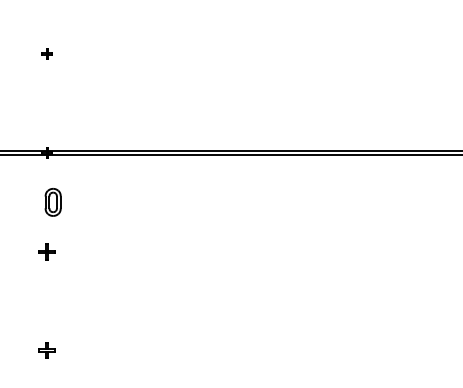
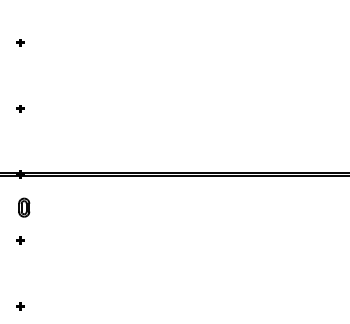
part: (47, 251) -> (20, 240), size x0.62
part: (47, 350) -> (20, 306), size x0.62

